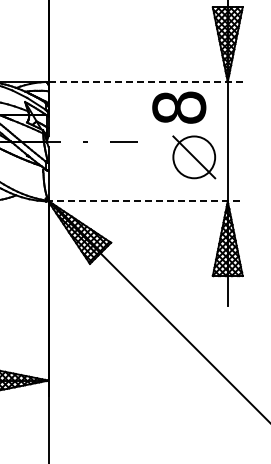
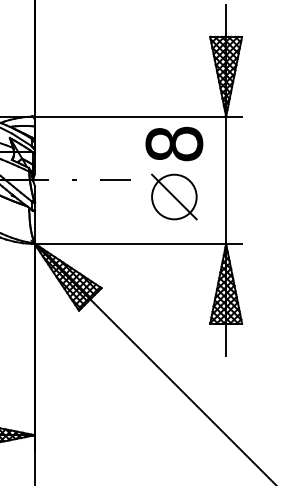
line: (144, 81) -> (137, 116), dashed -> solid
part: (194, 157) -> (174, 197), moved
line: (144, 201) -> (137, 244), dashed -> solid

